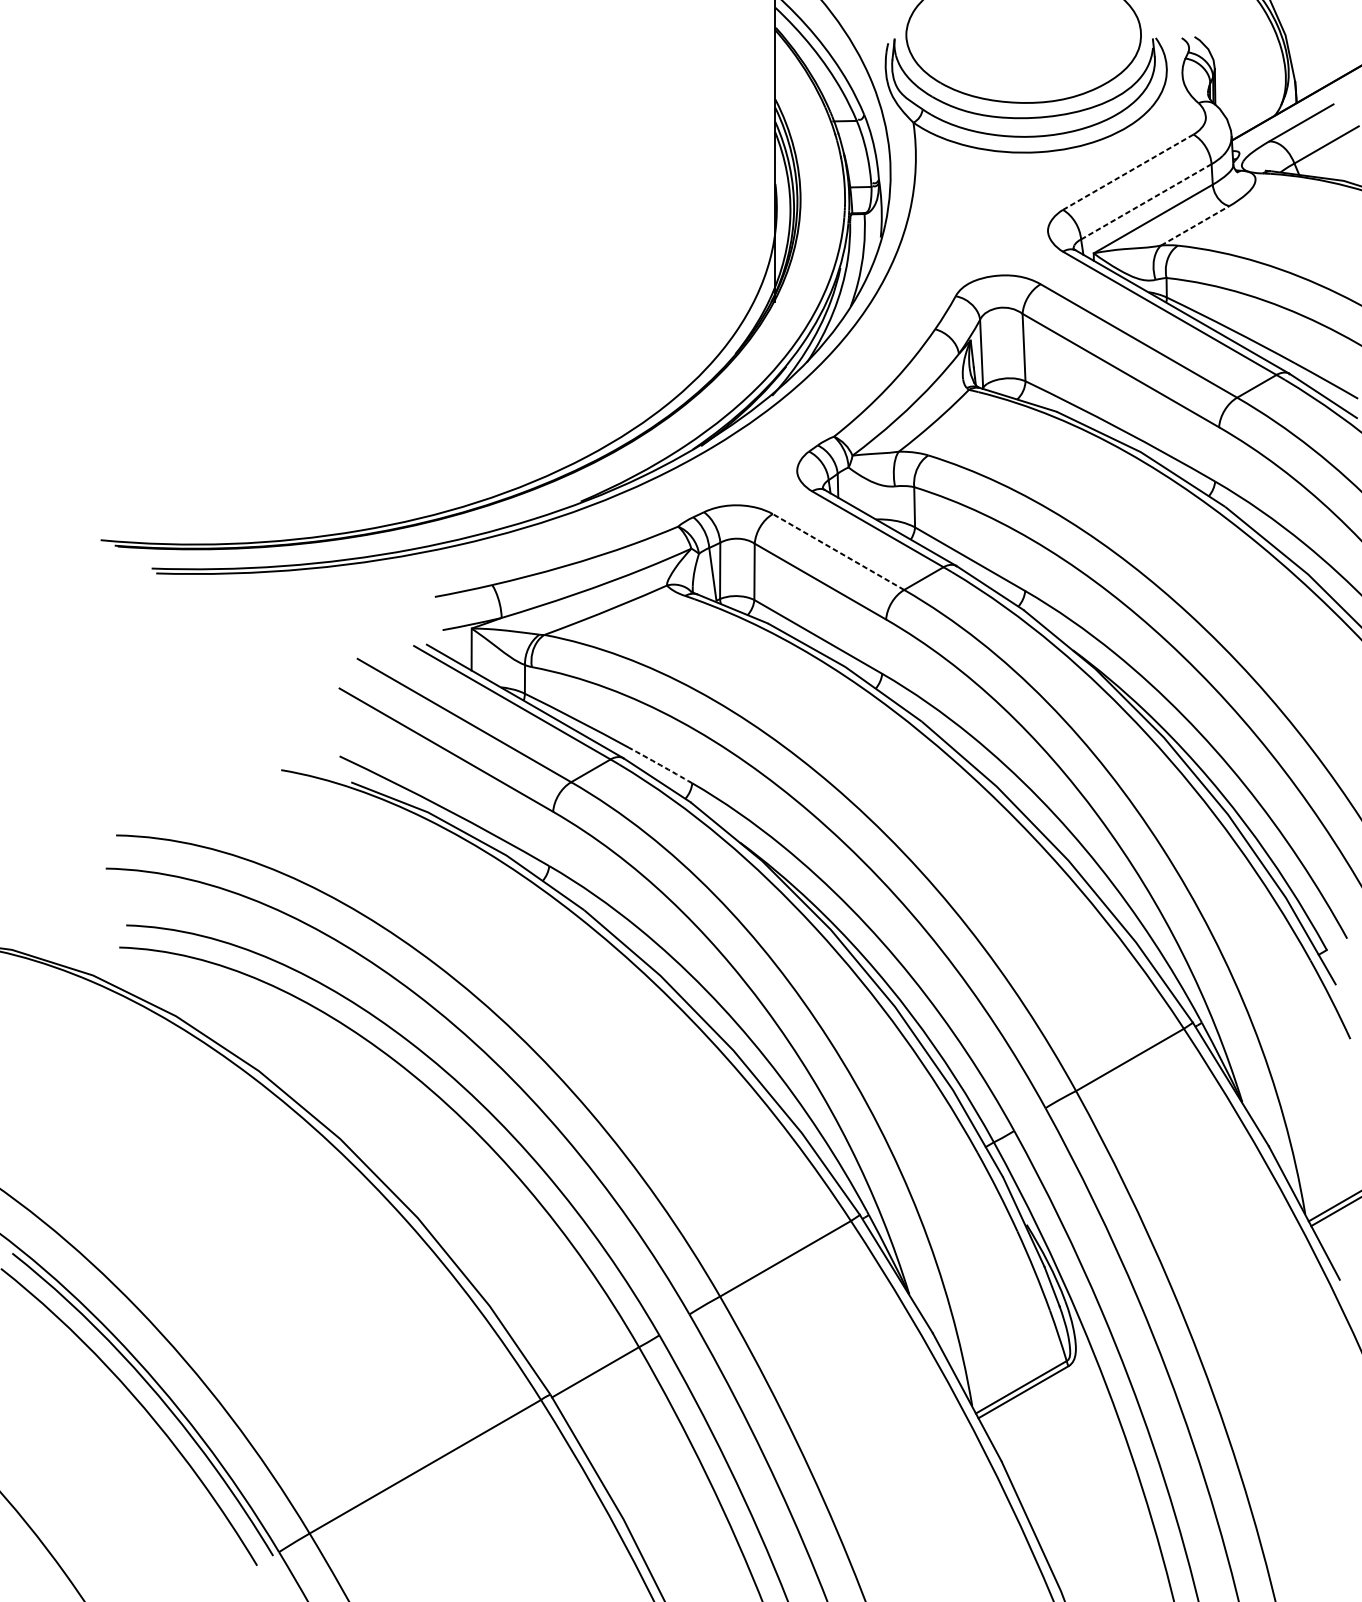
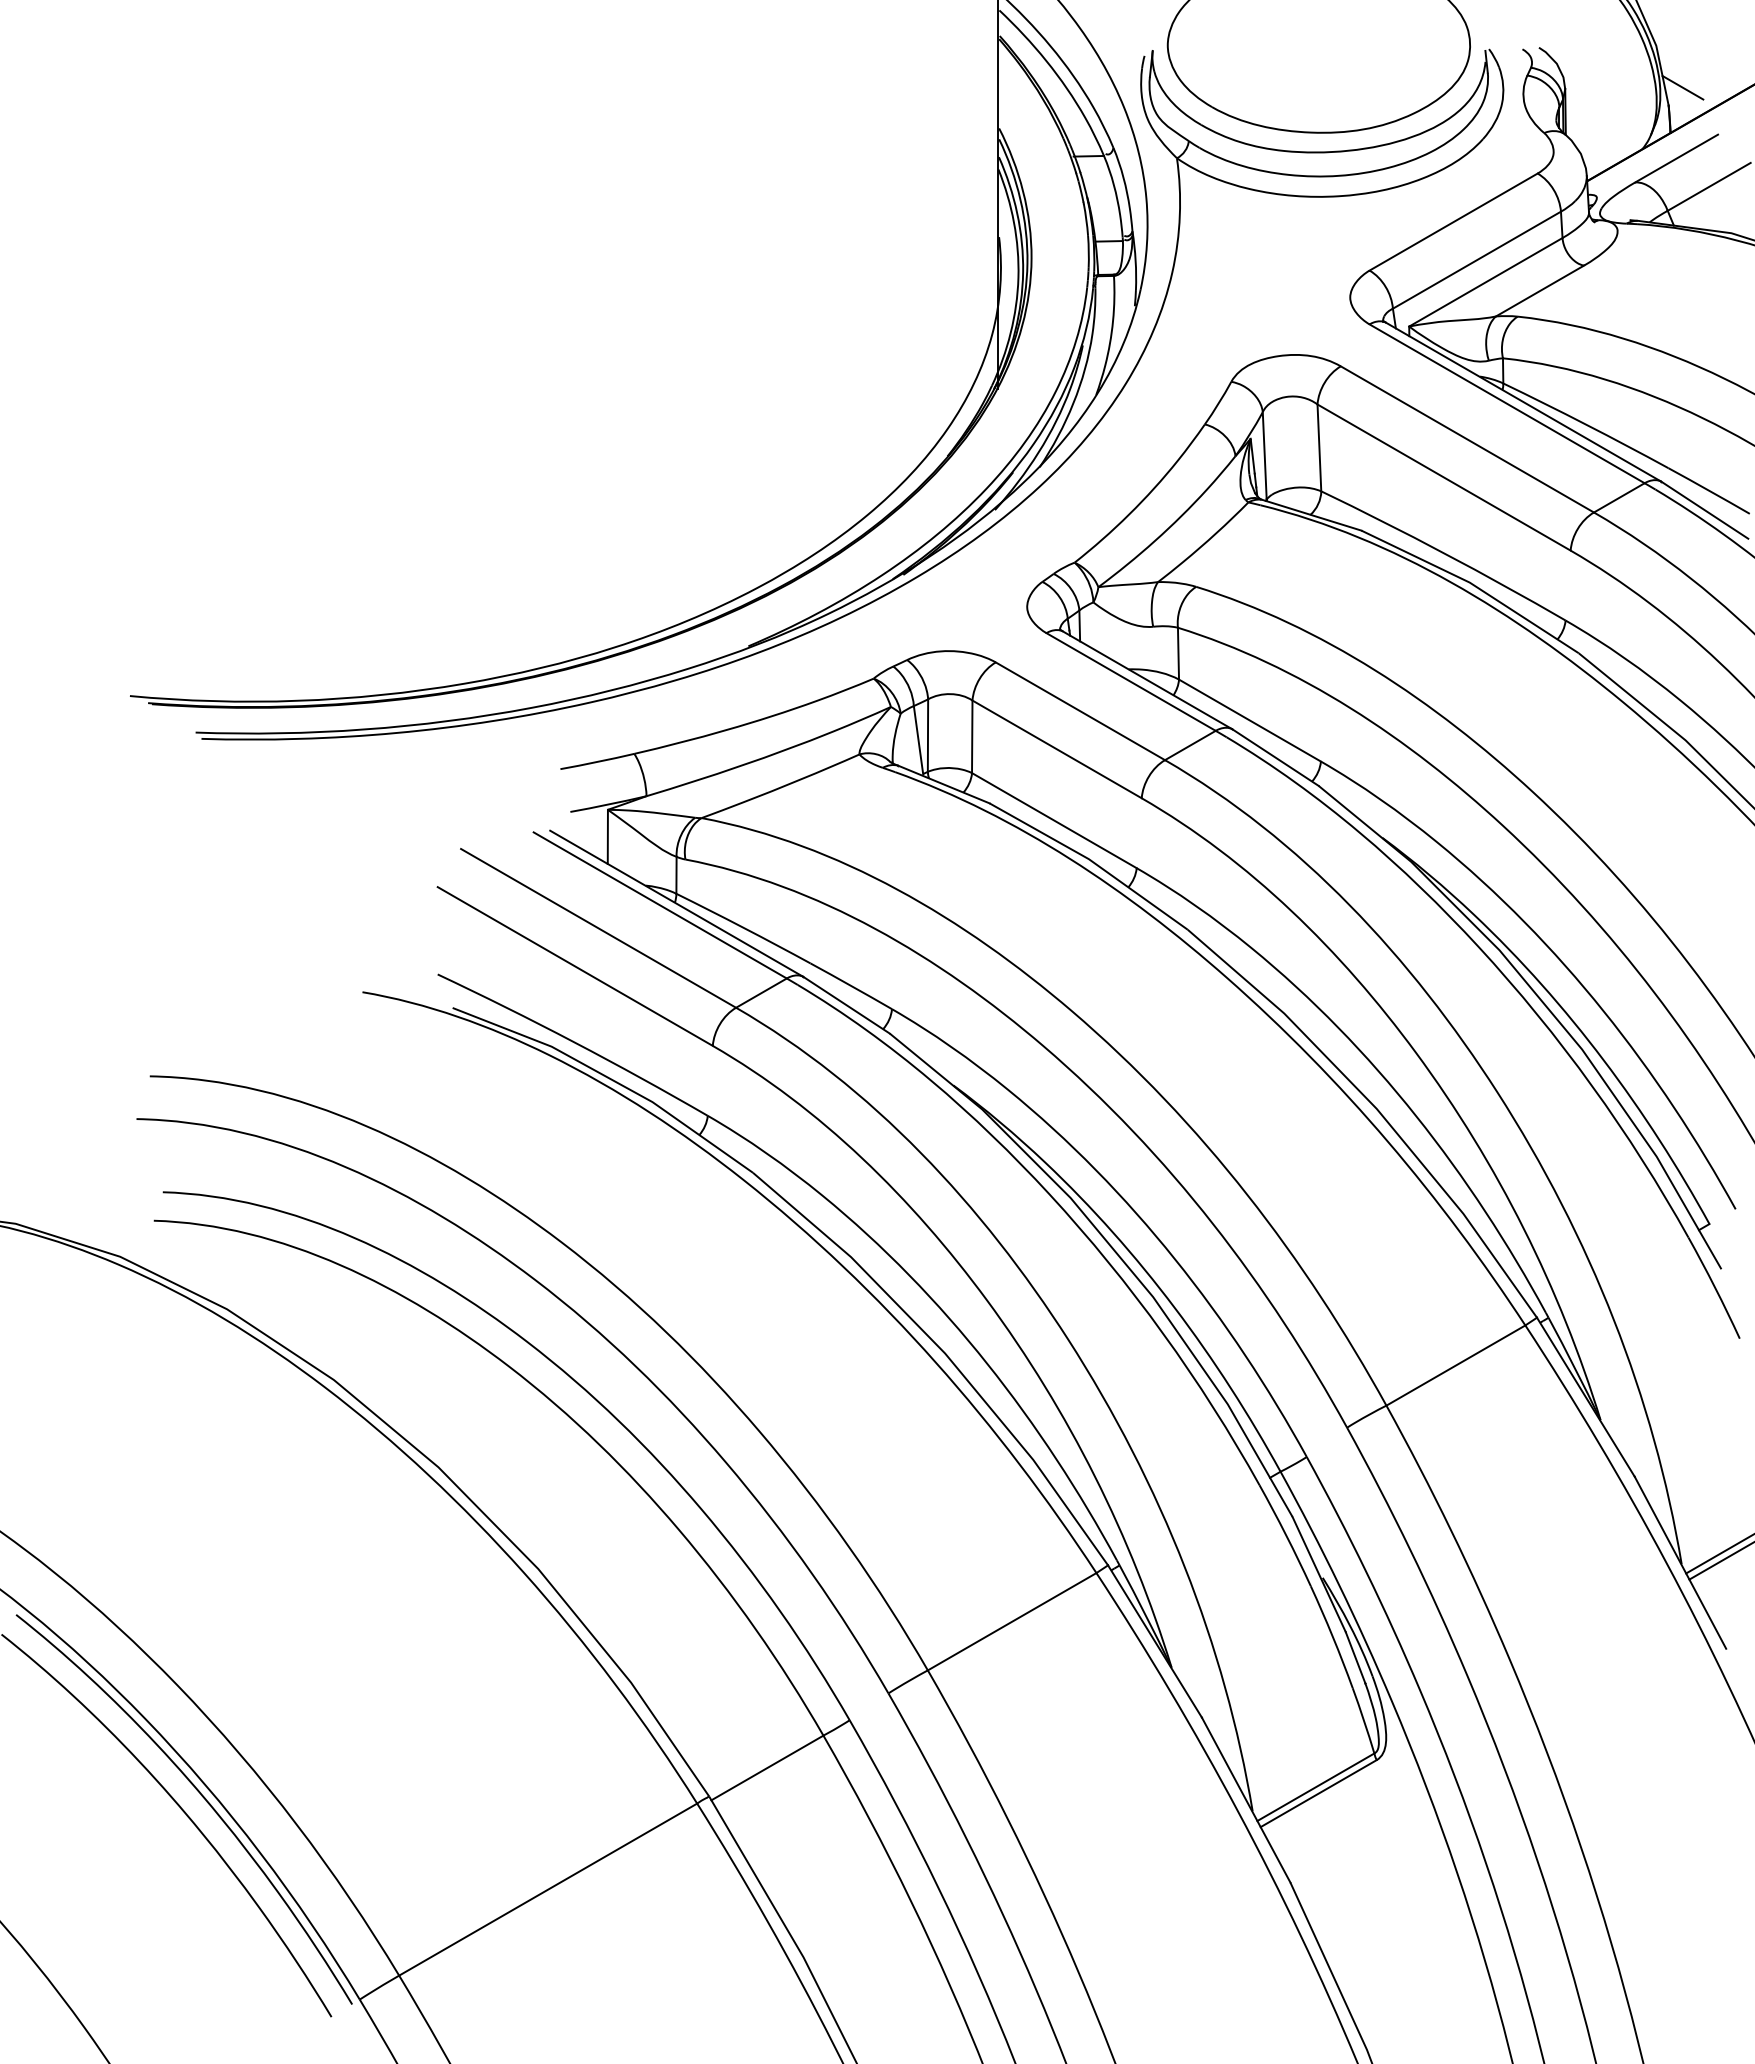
line: (1305, 67) -> (1682, 87), added
line: (1128, 171) -> (1454, 221), dashed -> solid
line: (1146, 201) -> (1477, 259), dashed -> solid
line: (1195, 226) -> (1540, 291), dashed -> solid
line: (838, 552) -> (1080, 711), dashed -> solid
arc: (660, 765) -> (851, 986), dashed -> solid

